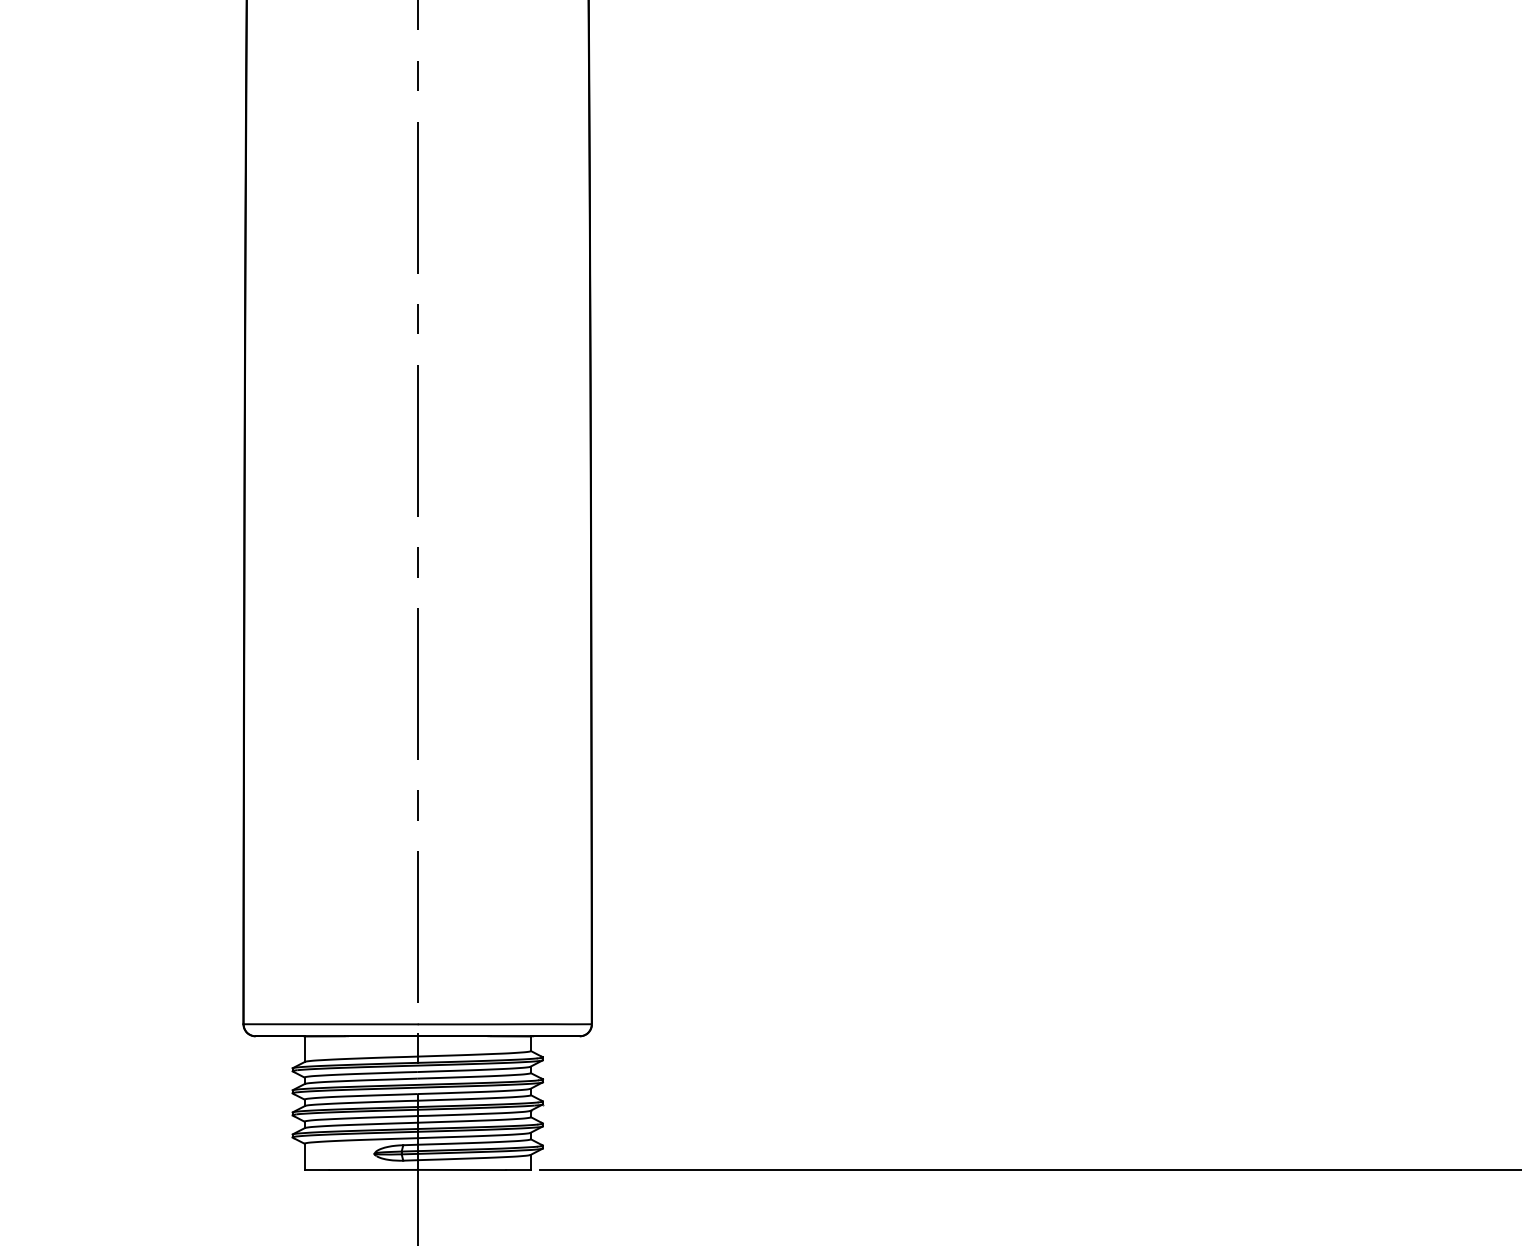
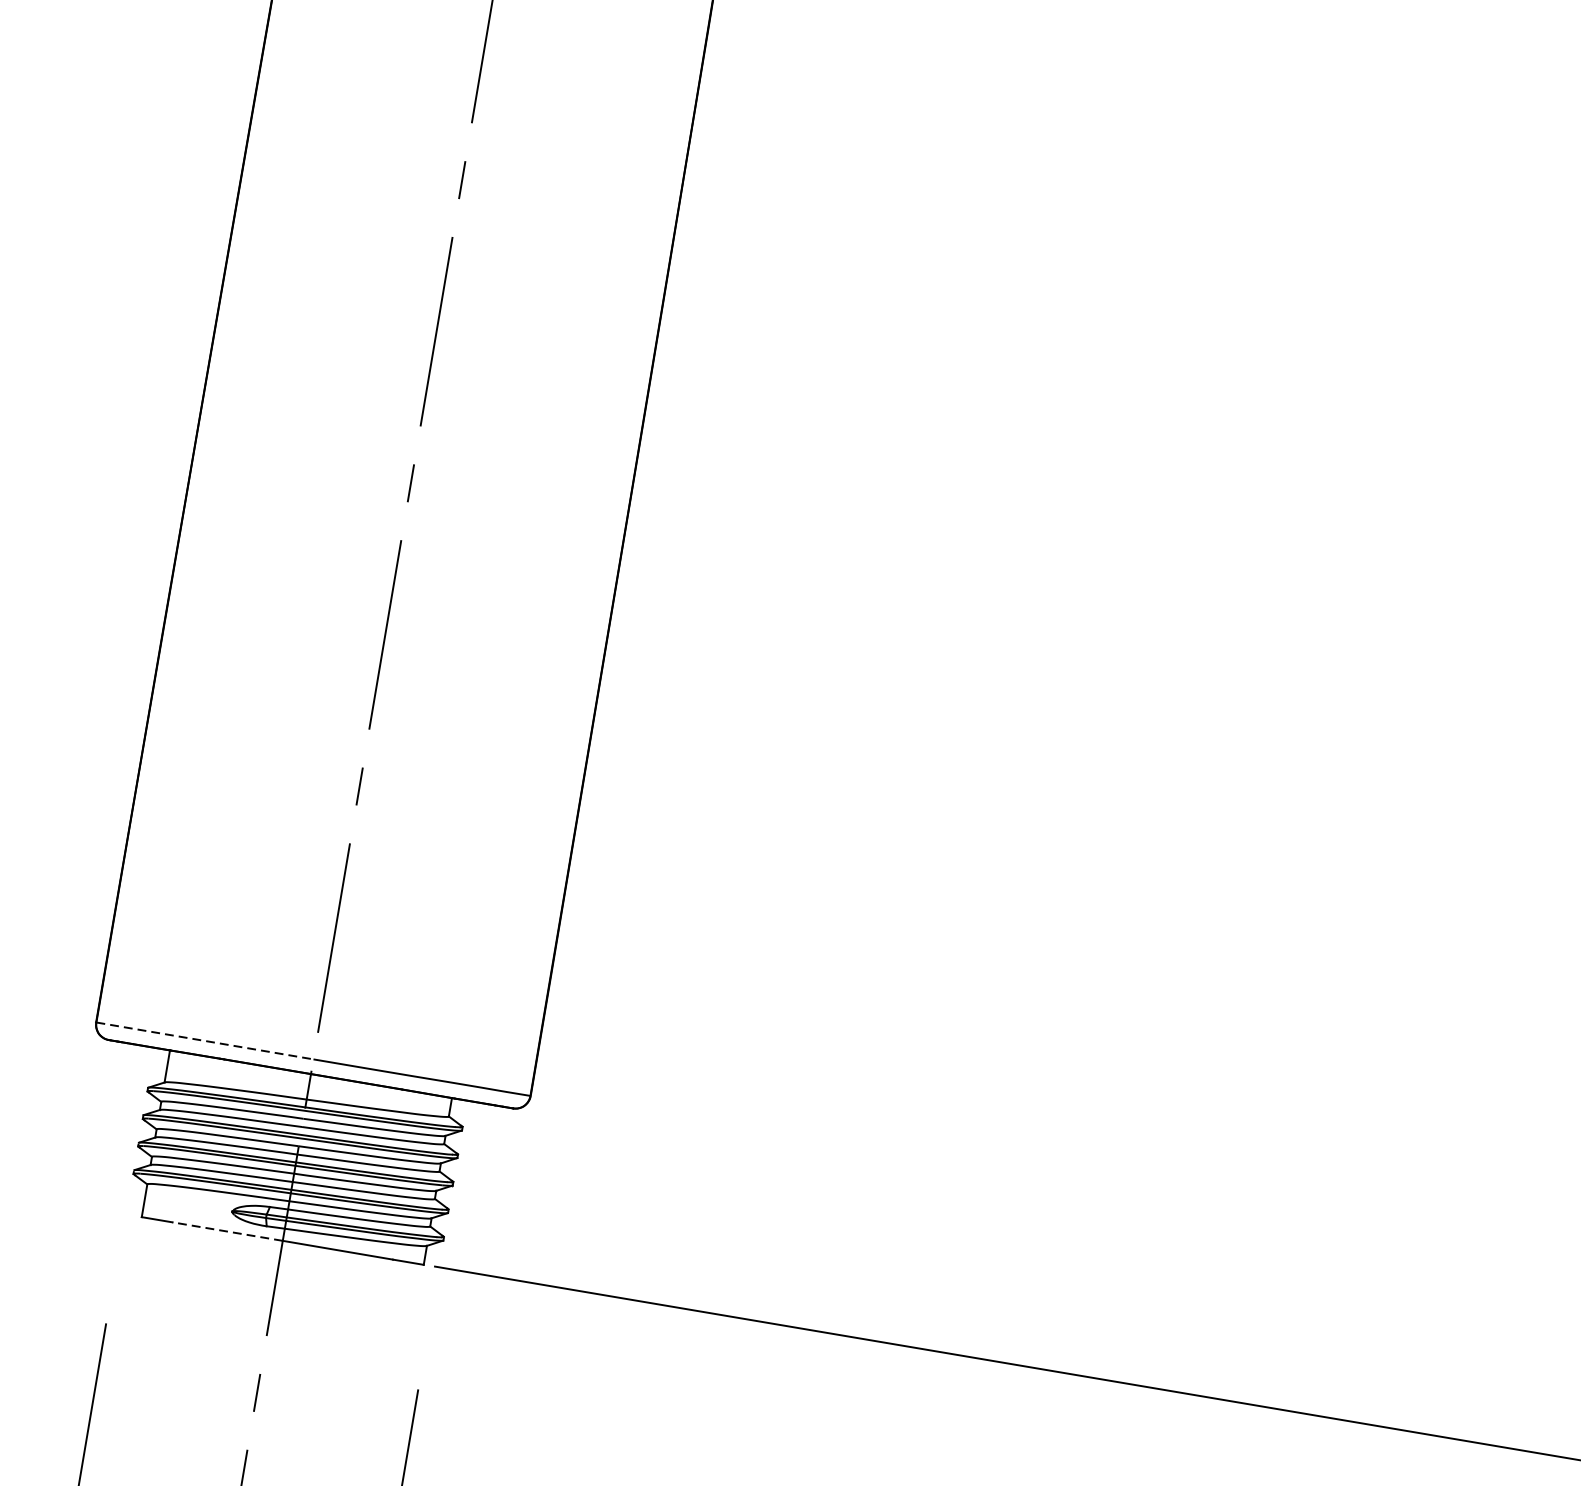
line: (331, 1024) -> (205, 1041), solid -> dashed
line: (373, 1169) -> (227, 1230), solid -> dashed

